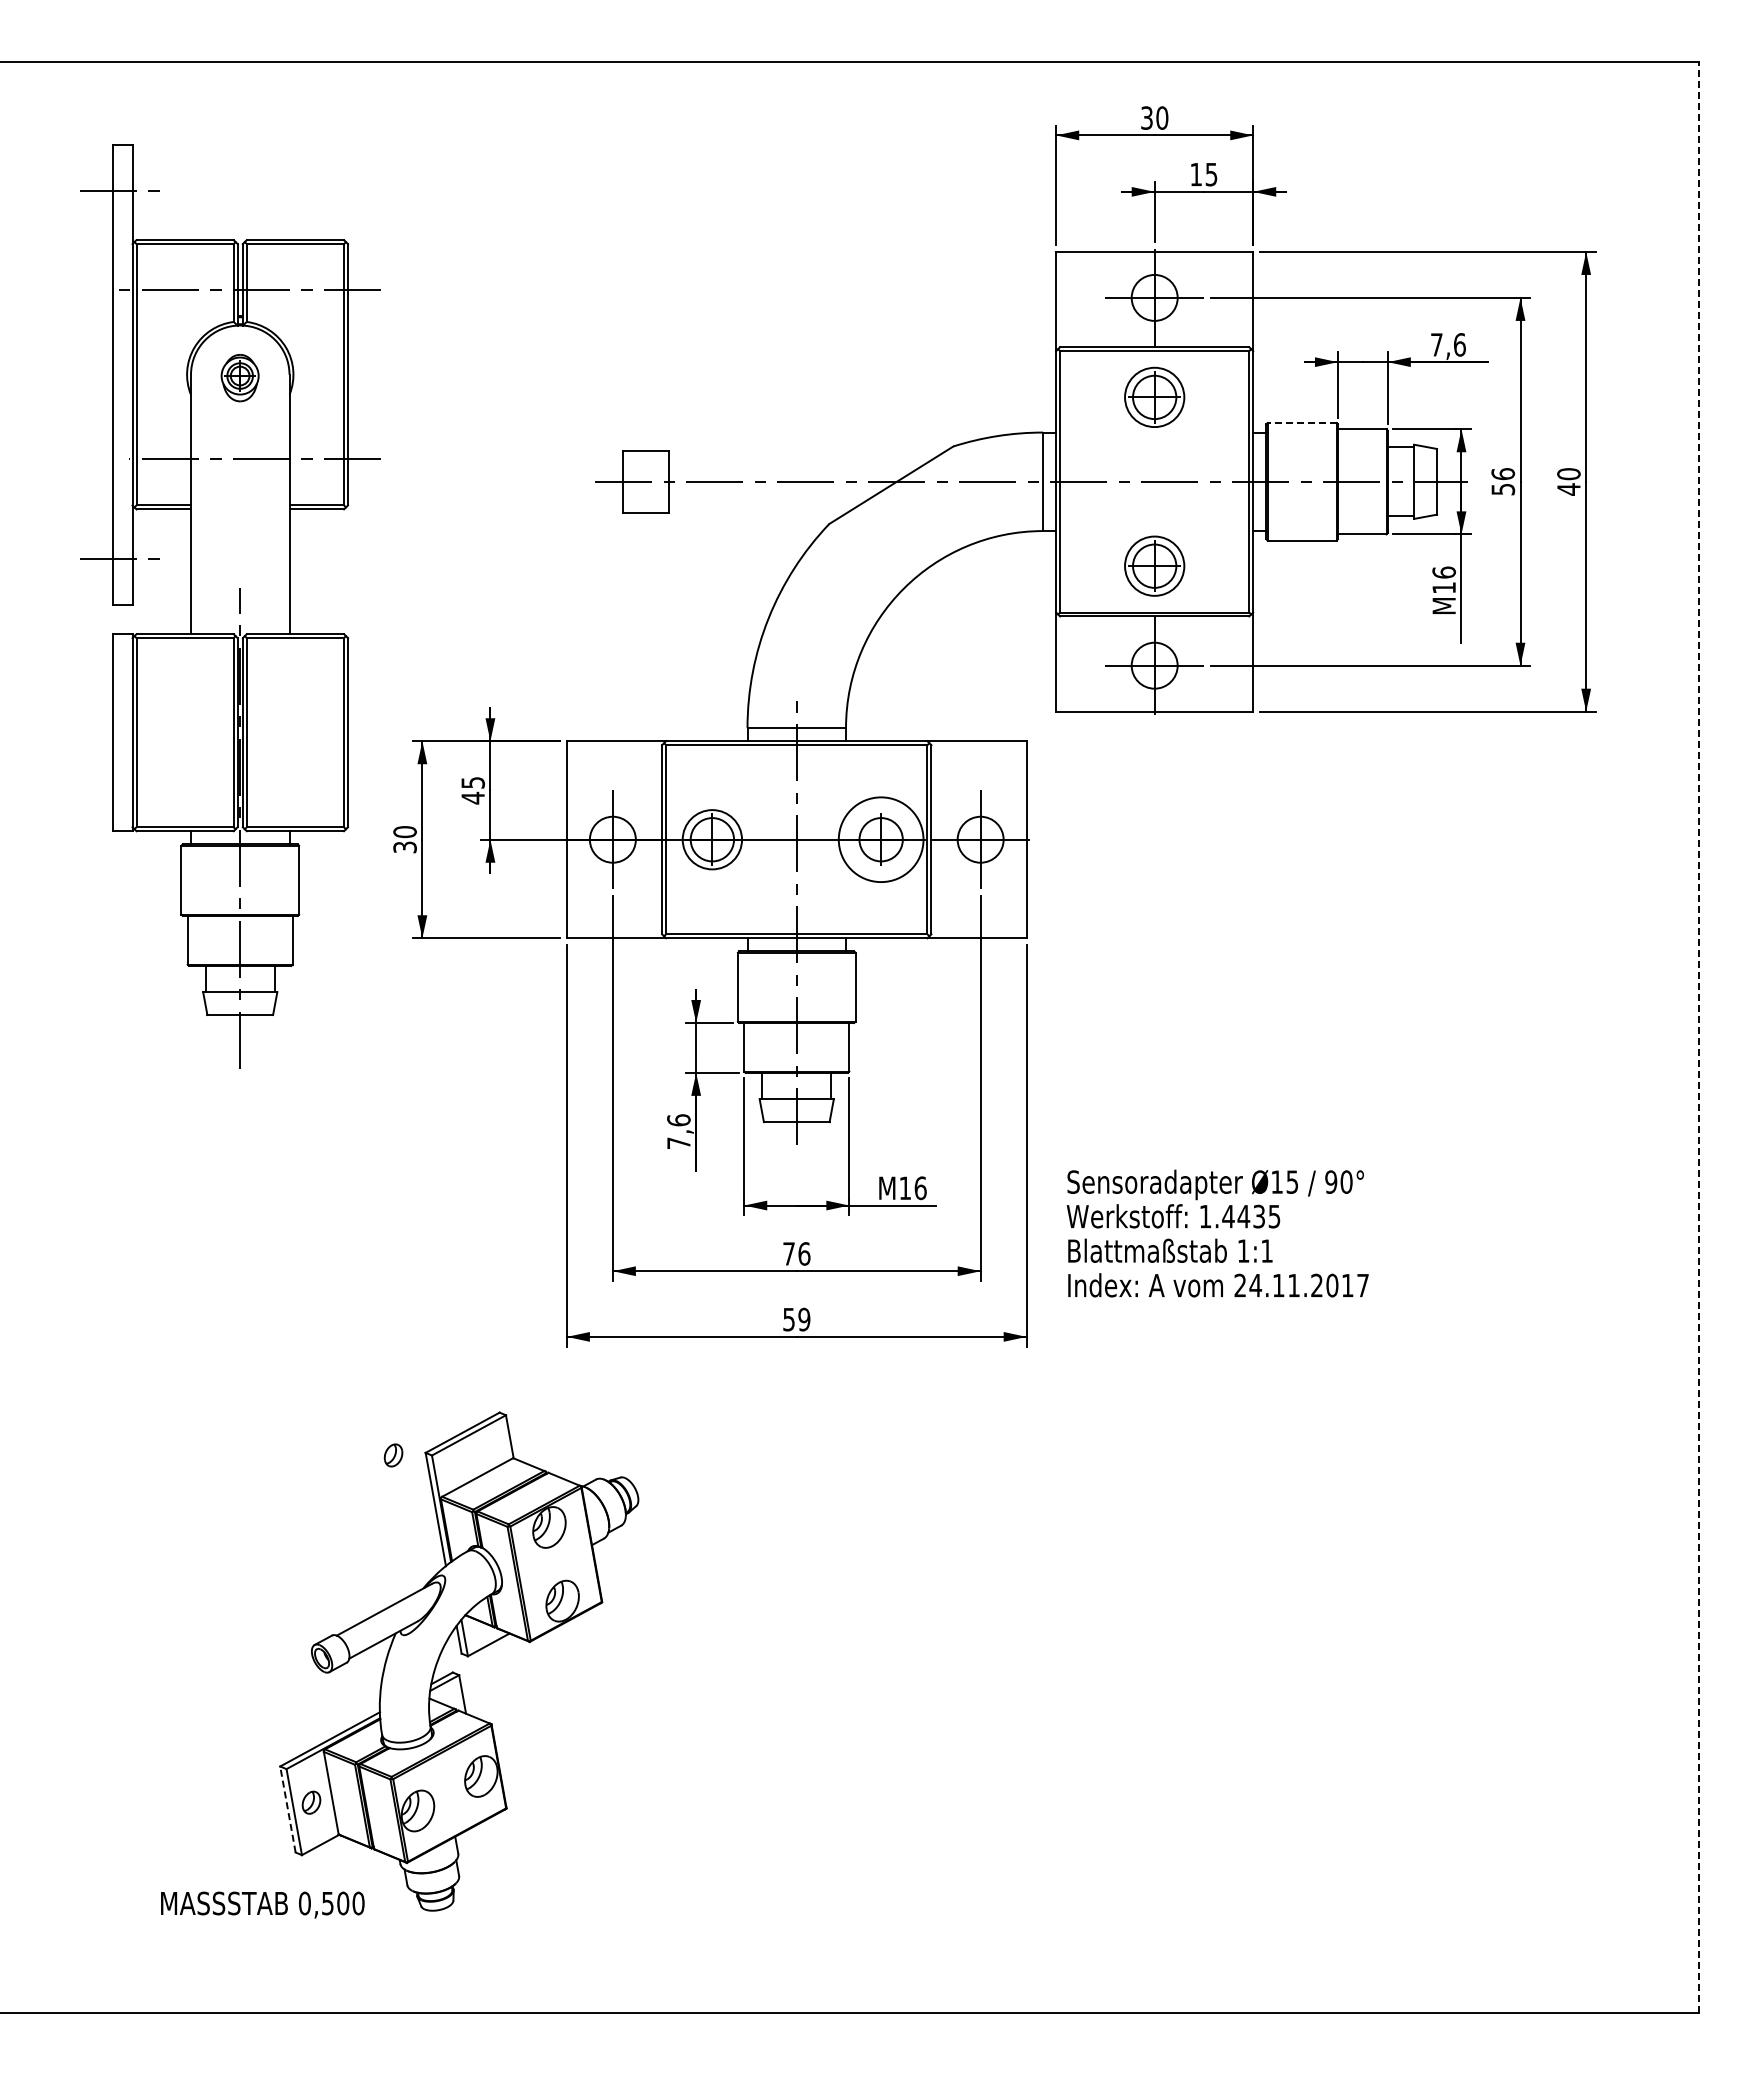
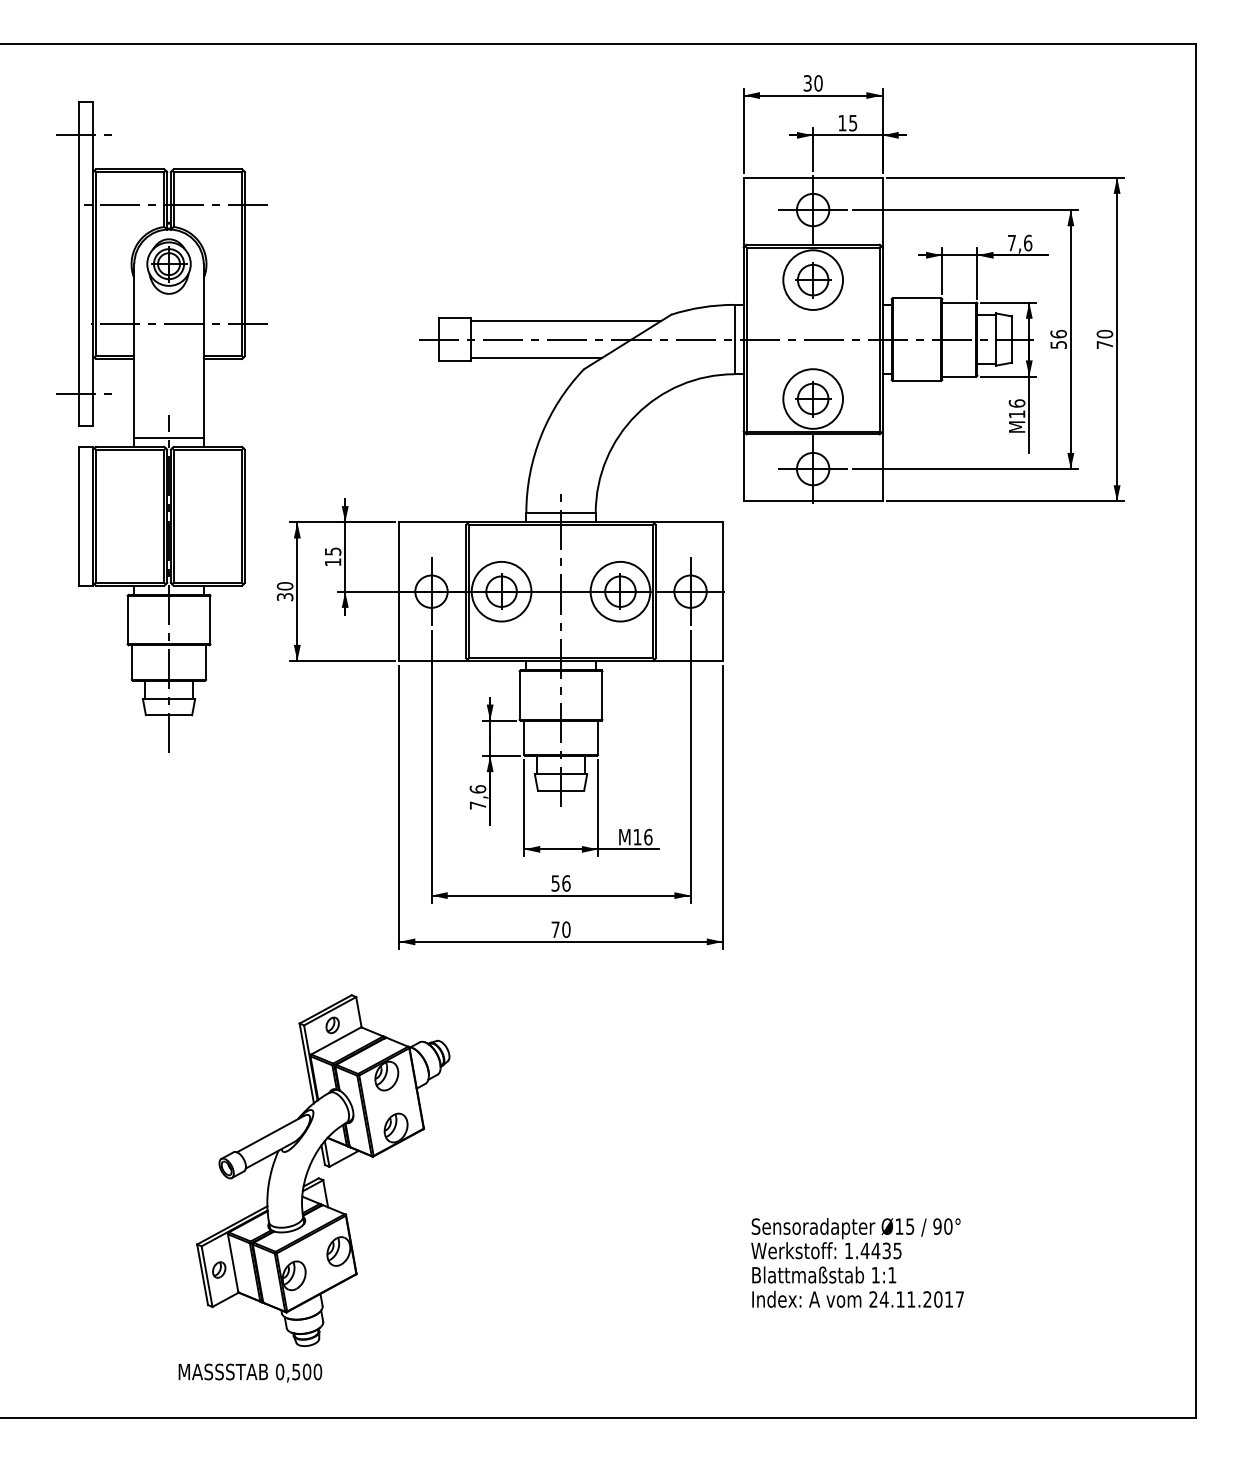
part: (239, 377) -> (168, 266), size x1.67
circle: (1154, 397) -> (813, 280), size x1.43
line: (1301, 423) -> (916, 298), dashed -> solid
line: (803, 455) -> (565, 321), added
text: (1568, 489) -> (1104, 344), 40 -> 70
line: (761, 508) -> (536, 358), added
circle: (1154, 565) -> (813, 398), size x1.43
line: (240, 621) -> (169, 437), added
text: (472, 797) -> (332, 561), 45 -> 15
circle: (712, 839) -> (501, 591), size x1.43
line: (1698, 1037) -> (1196, 731), dashed -> solid
text: (1217, 1233) -> (857, 1262), moved
text: (788, 1253) -> (555, 883), 76 -> 56
text: (796, 1319) -> (560, 929), 59 -> 70
part: (393, 1455) -> (332, 1025), moved
line: (287, 1809) -> (202, 1274), dashed -> solid
text: (262, 1904) -> (250, 1372), moved

